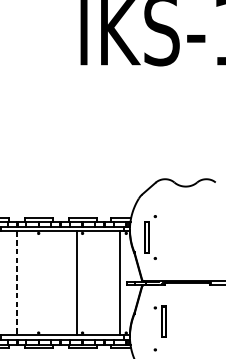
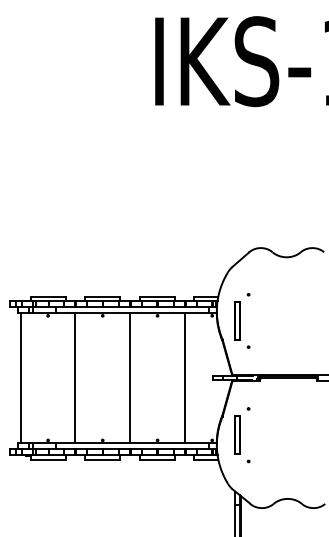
line: (16, 283) -> (75, 378), dashed -> solid
line: (76, 283) -> (130, 378), moved
line: (120, 283) -> (184, 378), moved
part: (164, 321) -> (237, 434), moved

